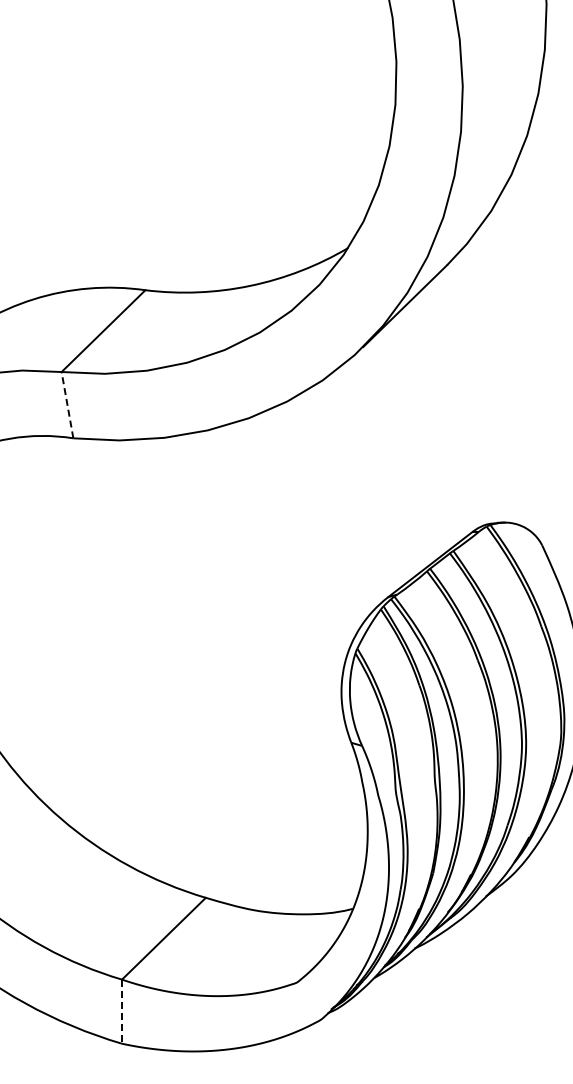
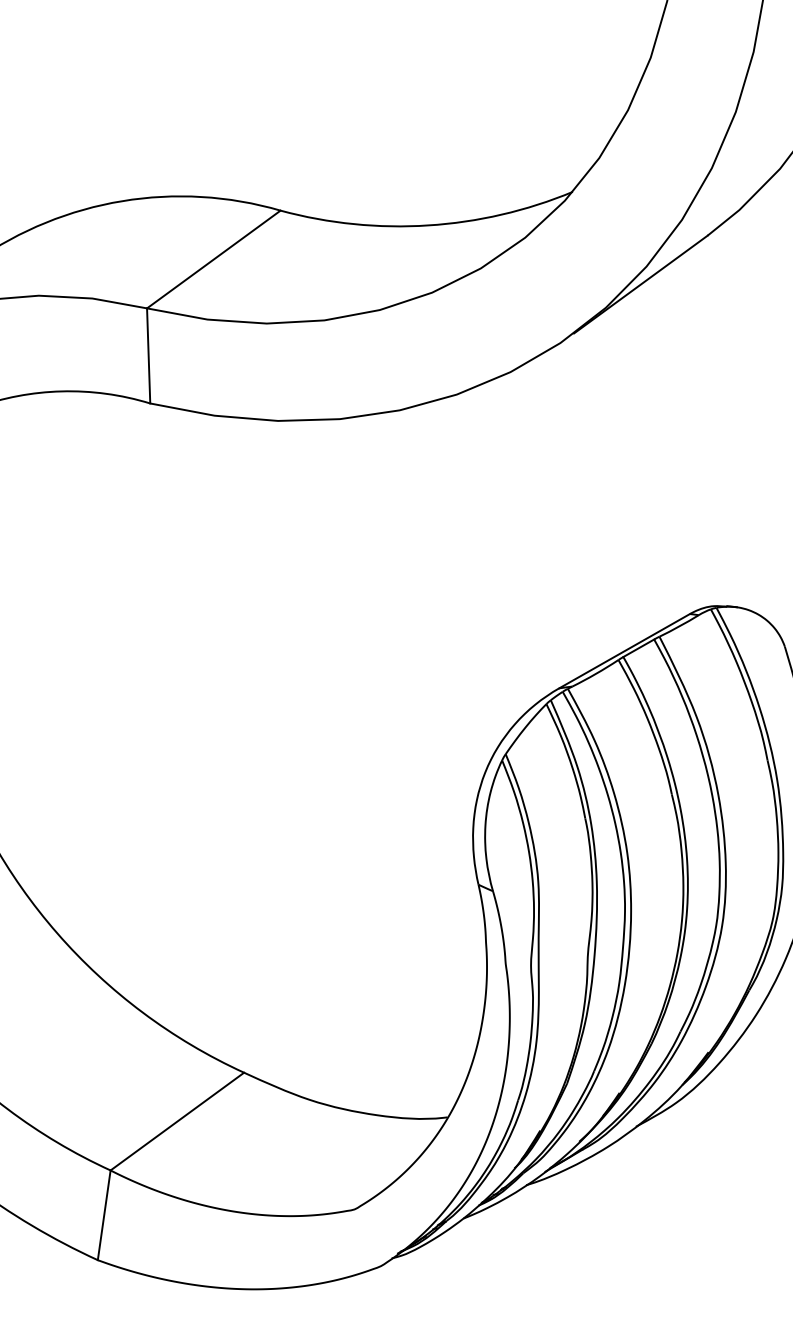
line: (67, 405) -> (148, 356), dashed -> solid
line: (122, 1012) -> (104, 1216), dashed -> solid

